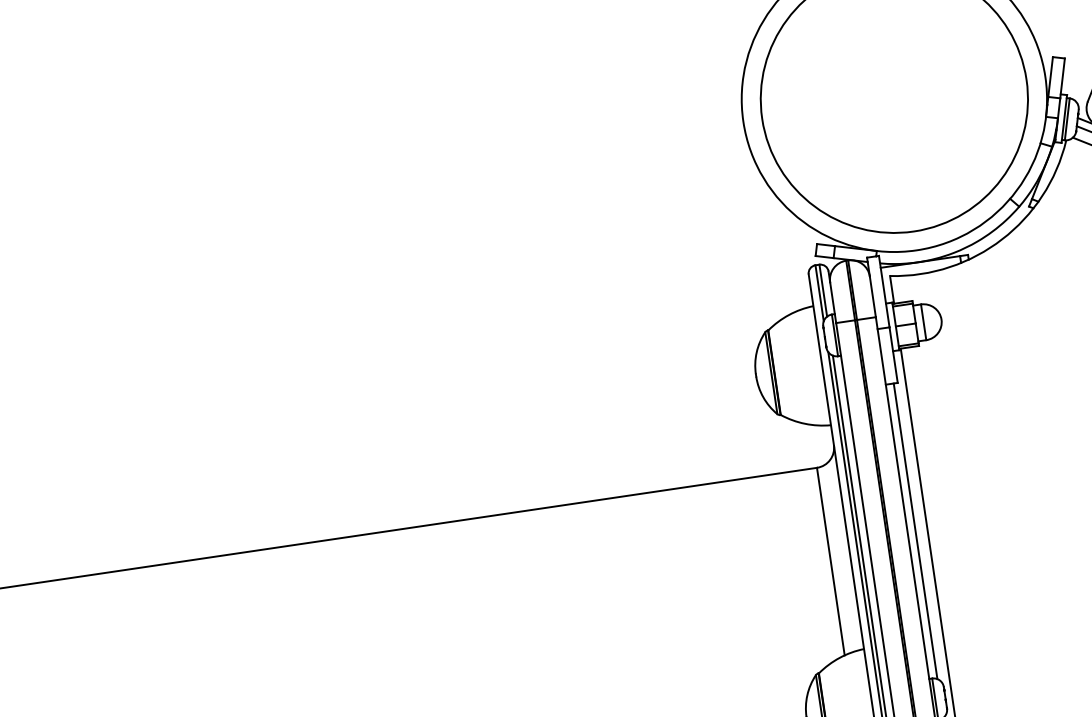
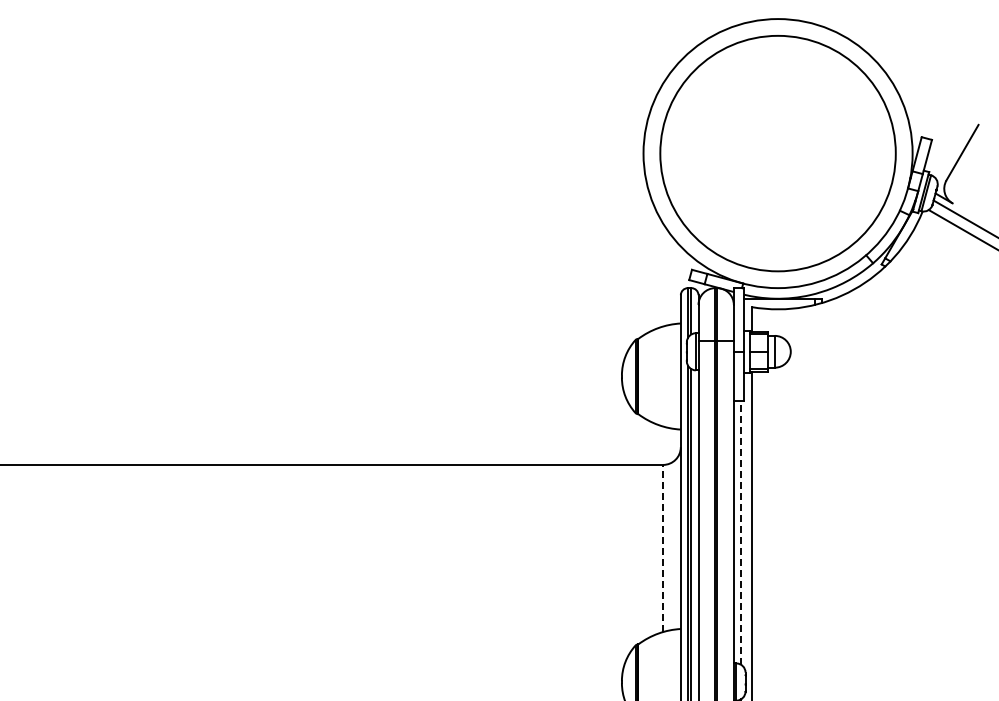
line: (915, 530) -> (740, 532), solid -> dashed
line: (831, 561) -> (663, 548), solid -> dashed

